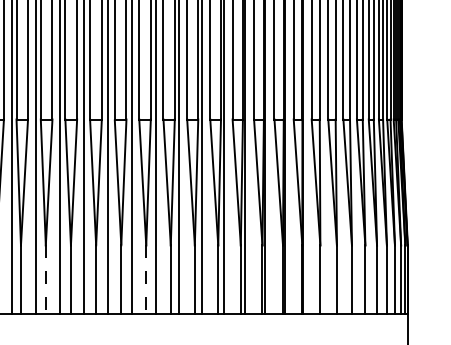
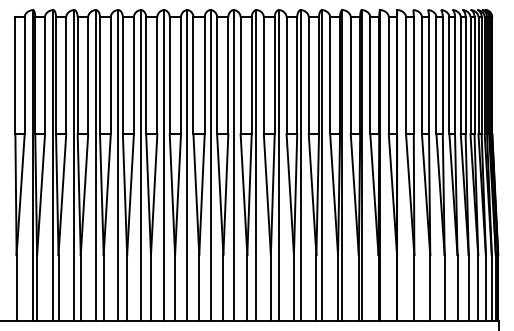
line: (45, 280) -> (150, 288), dashed -> solid
line: (146, 280) -> (247, 288), dashed -> solid

